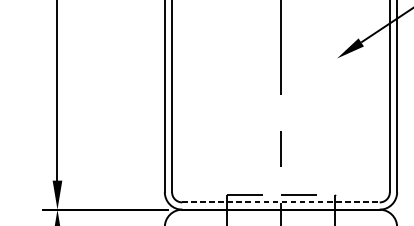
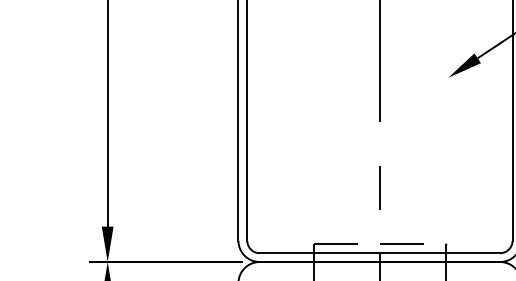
line: (281, 202) -> (380, 253), dashed -> solid

